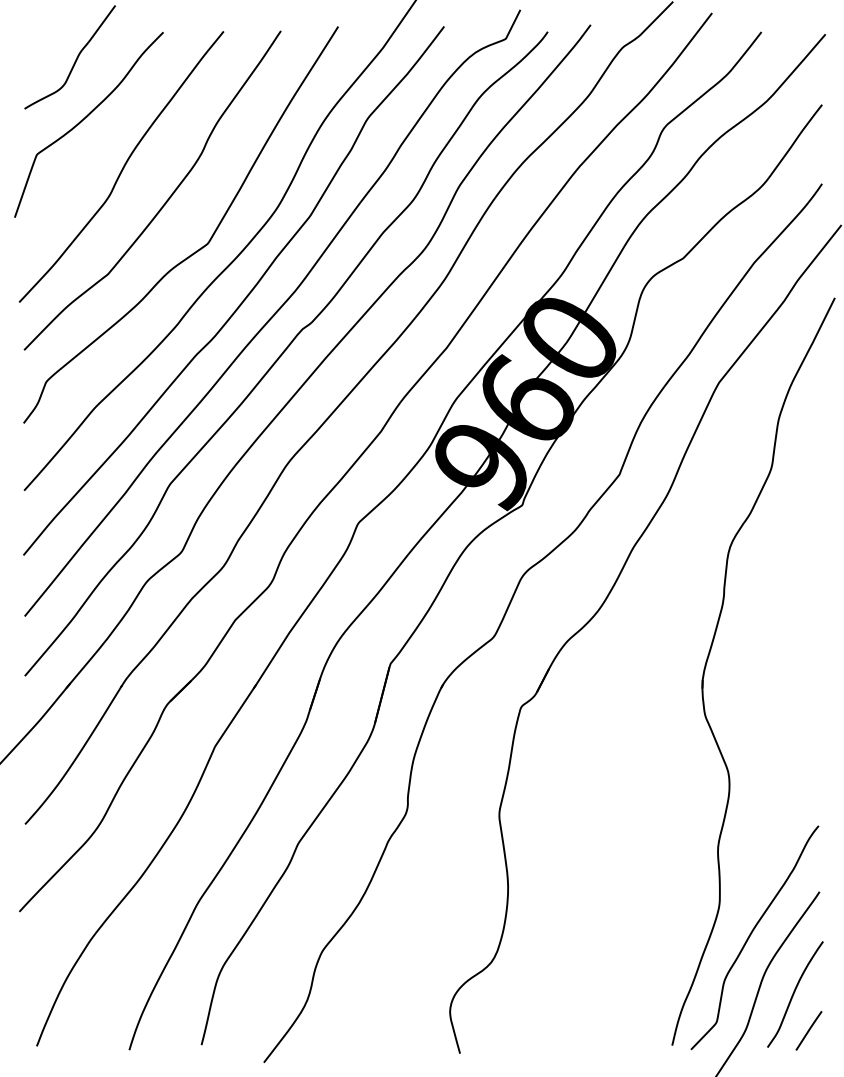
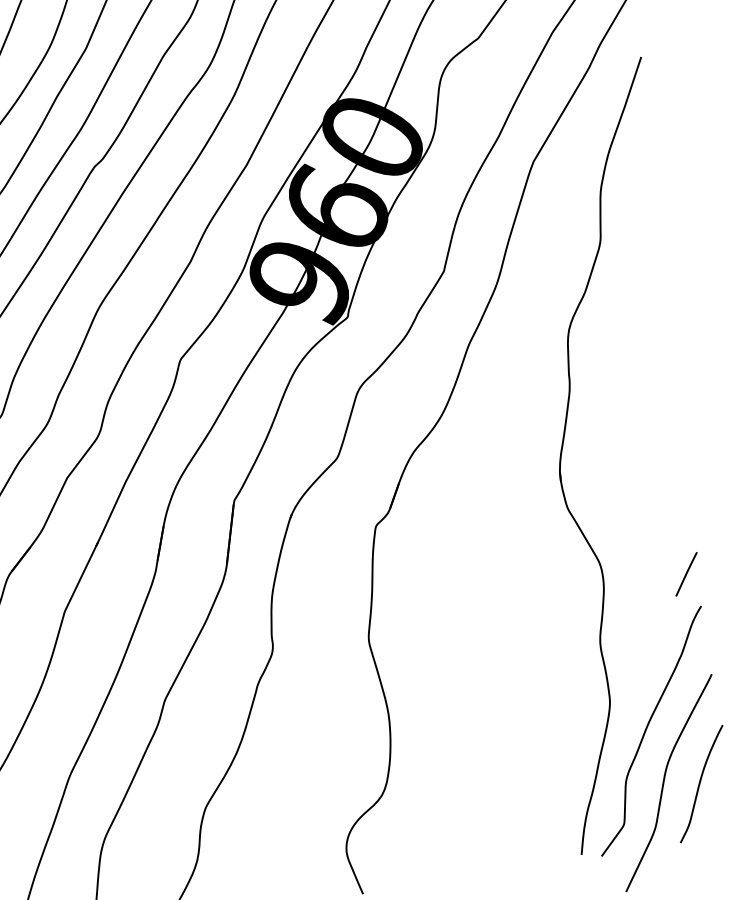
line: (808, 1030) -> (685, 574), moved

